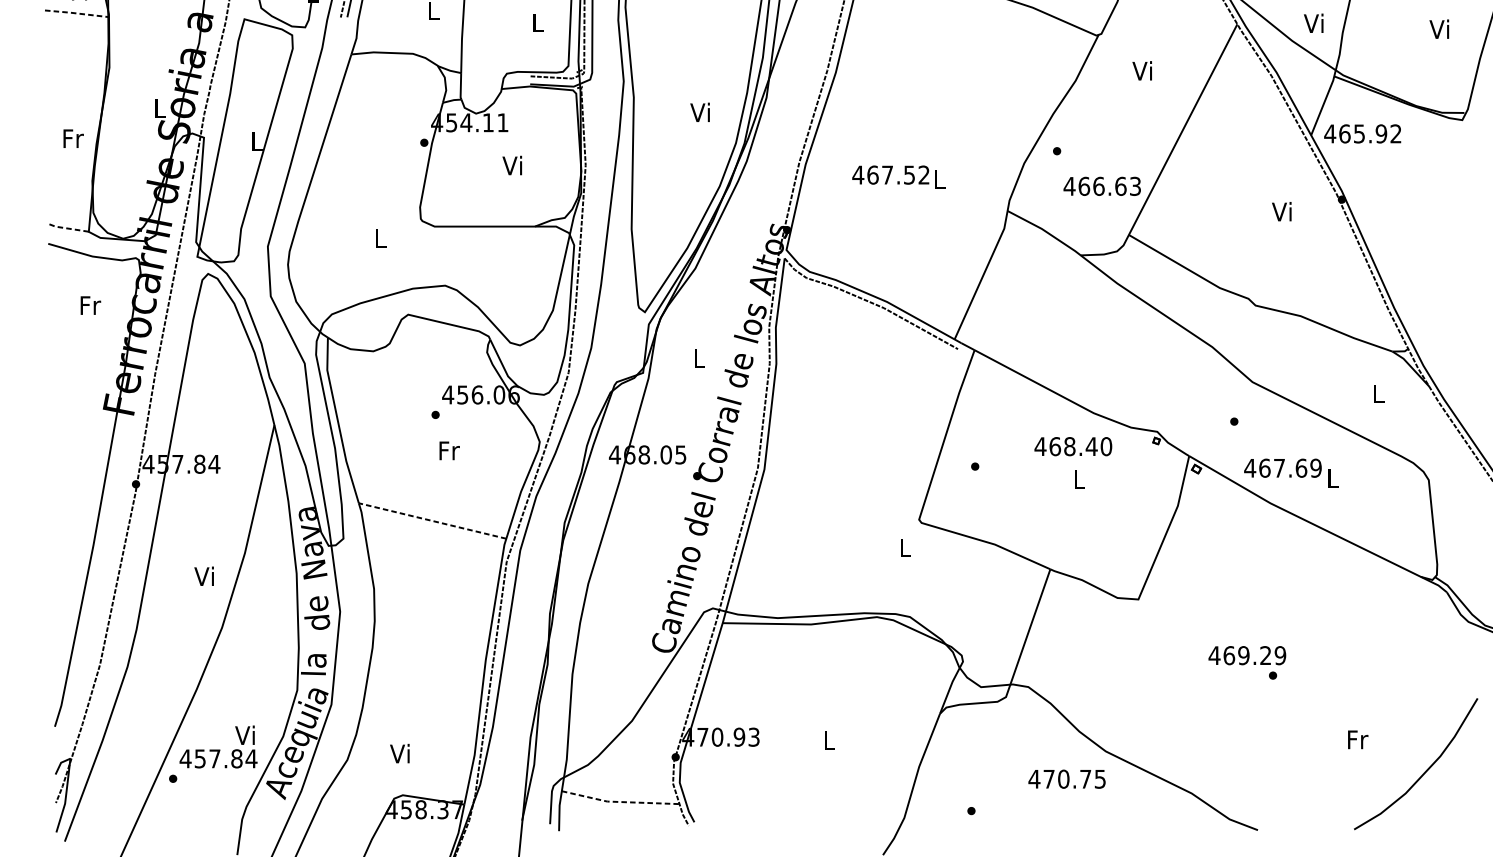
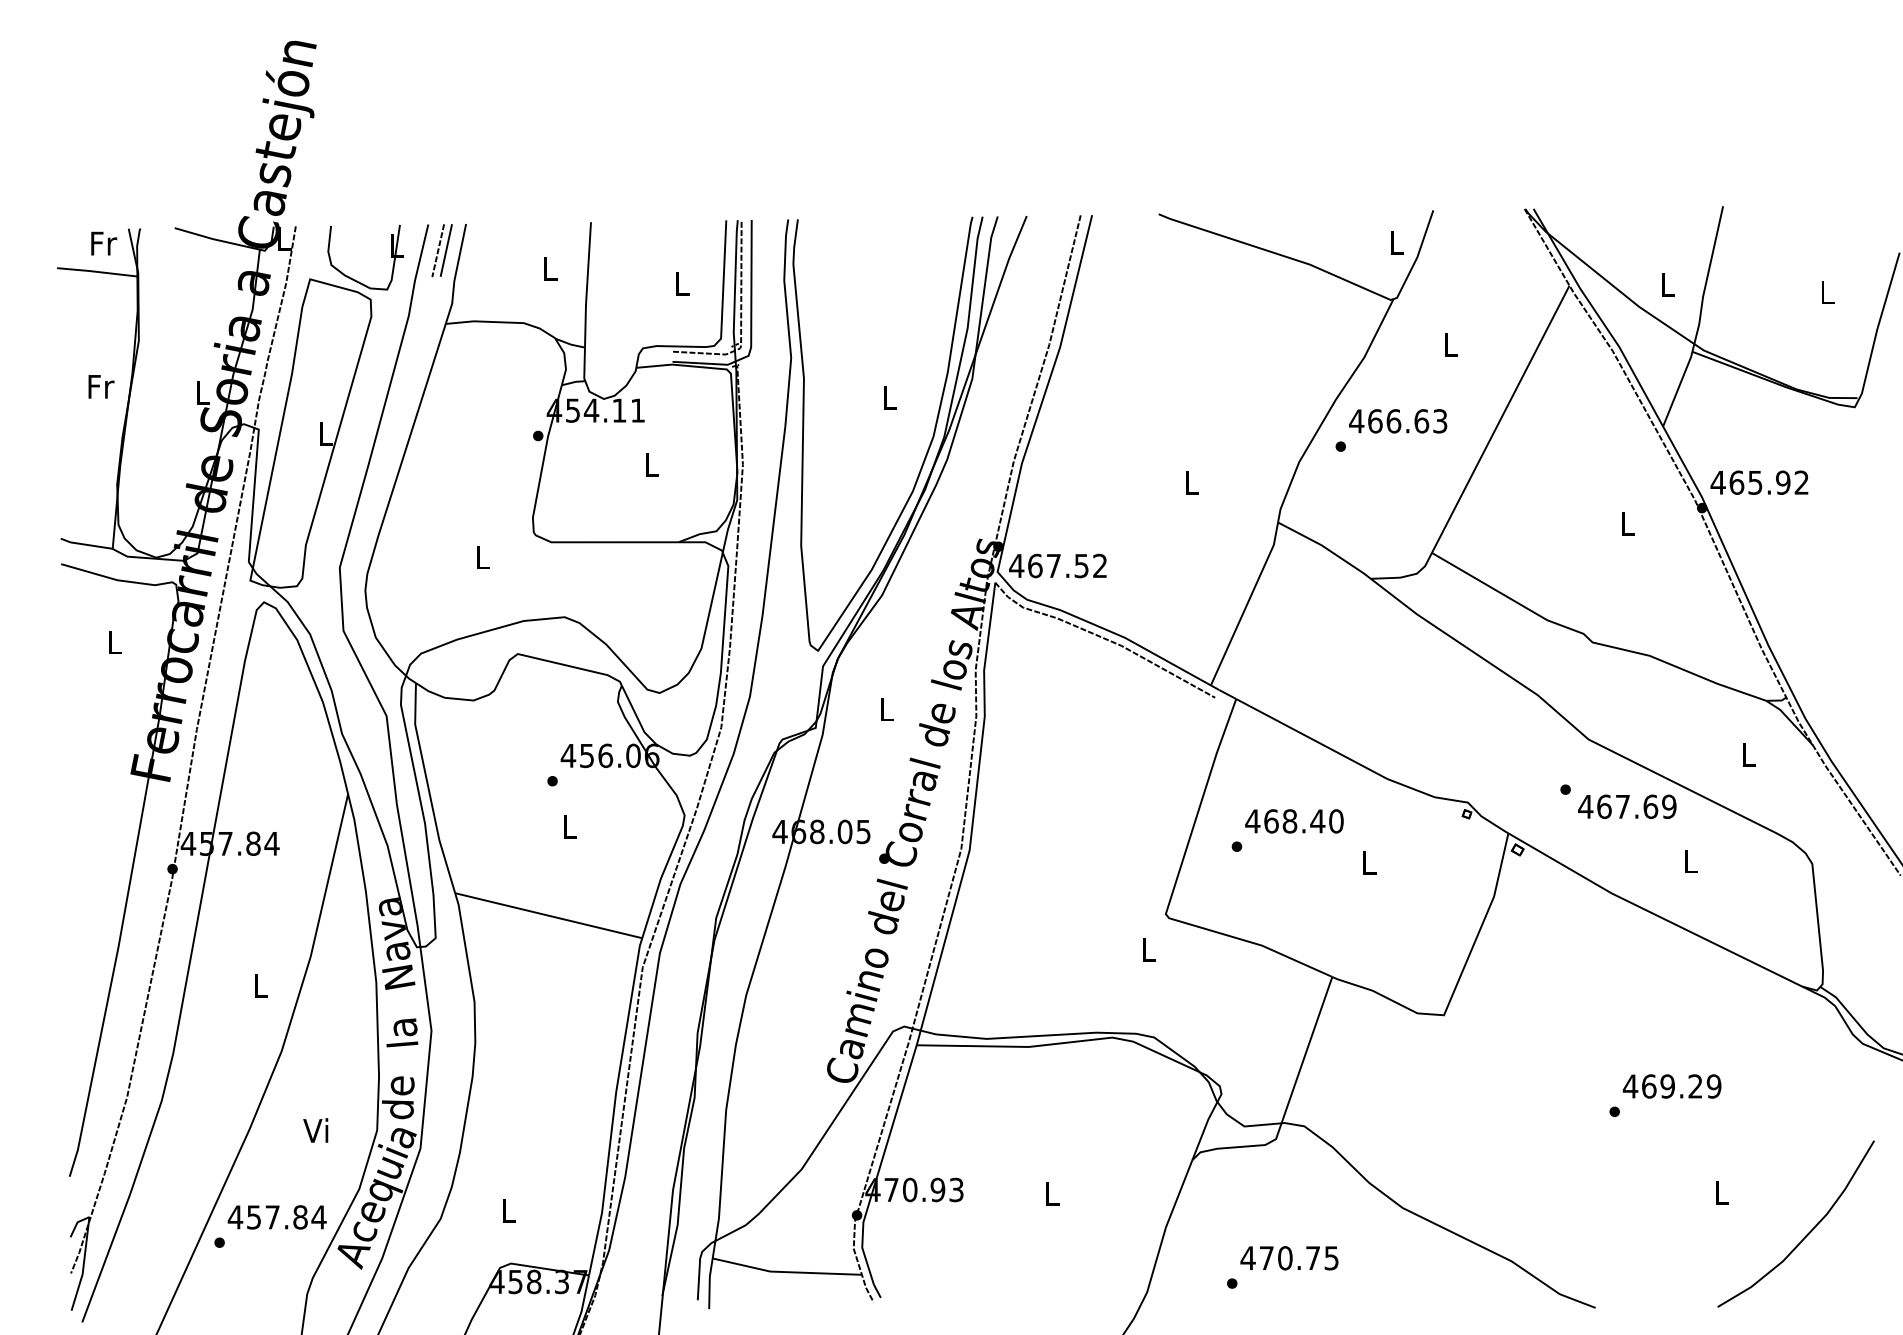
line: (76, 13) -> (97, 271), dashed -> solid
text: (1313, 23) -> (1665, 284), Vi -> L
text: (1439, 28) -> (1825, 291), Vi -> L
text: (1141, 70) -> (1448, 344), Vi -> L
text: (699, 112) -> (887, 397), Vi -> L
text: (1362, 133) -> (1759, 482), moved
text: (73, 138) -> (101, 386), moved
text: (512, 165) -> (649, 464), Vi -> L
text: (890, 174) -> (1057, 565), moved
text: (1102, 186) -> (1398, 421), moved
text: (1281, 211) -> (1625, 523), Vi -> L
line: (67, 228) -> (85, 544), dashed -> solid
text: (91, 305) -> (115, 642), Fr -> L
text: (1073, 446) -> (1294, 821), moved
text: (449, 450) -> (570, 826), Fr -> L
text: (1283, 468) -> (1627, 806), moved
line: (432, 520) -> (548, 915), dashed -> solid
text: (203, 576) -> (258, 985), Vi -> L
text: (317, 613) -> (402, 1032), de -> la
text: (1246, 655) -> (1671, 1086), moved
text: (313, 664) -> (397, 1097), la -> de
text: (244, 735) -> (315, 1130), moved
text: (1357, 740) -> (1722, 1193), Fr -> L
text: (399, 753) -> (506, 1210), Vi -> L
text: (1067, 779) -> (1289, 1258), moved
line: (620, 802) -> (786, 1272), dashed -> solid

